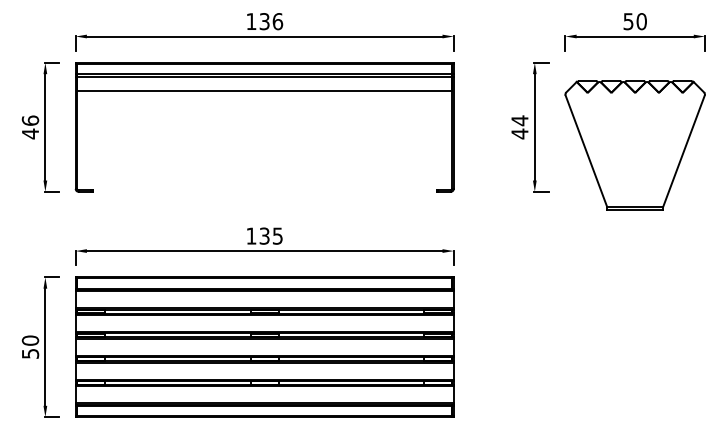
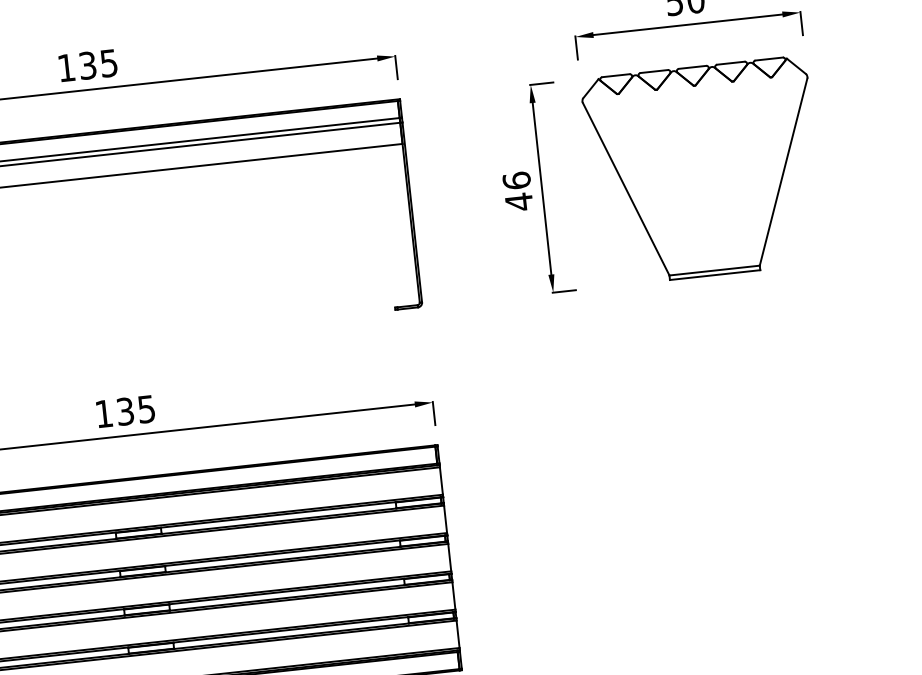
text: (277, 21) -> (108, 63), 136 -> 135
text: (519, 120) -> (516, 180), 44 -> 46
part: (634, 145) -> (702, 171), moved

